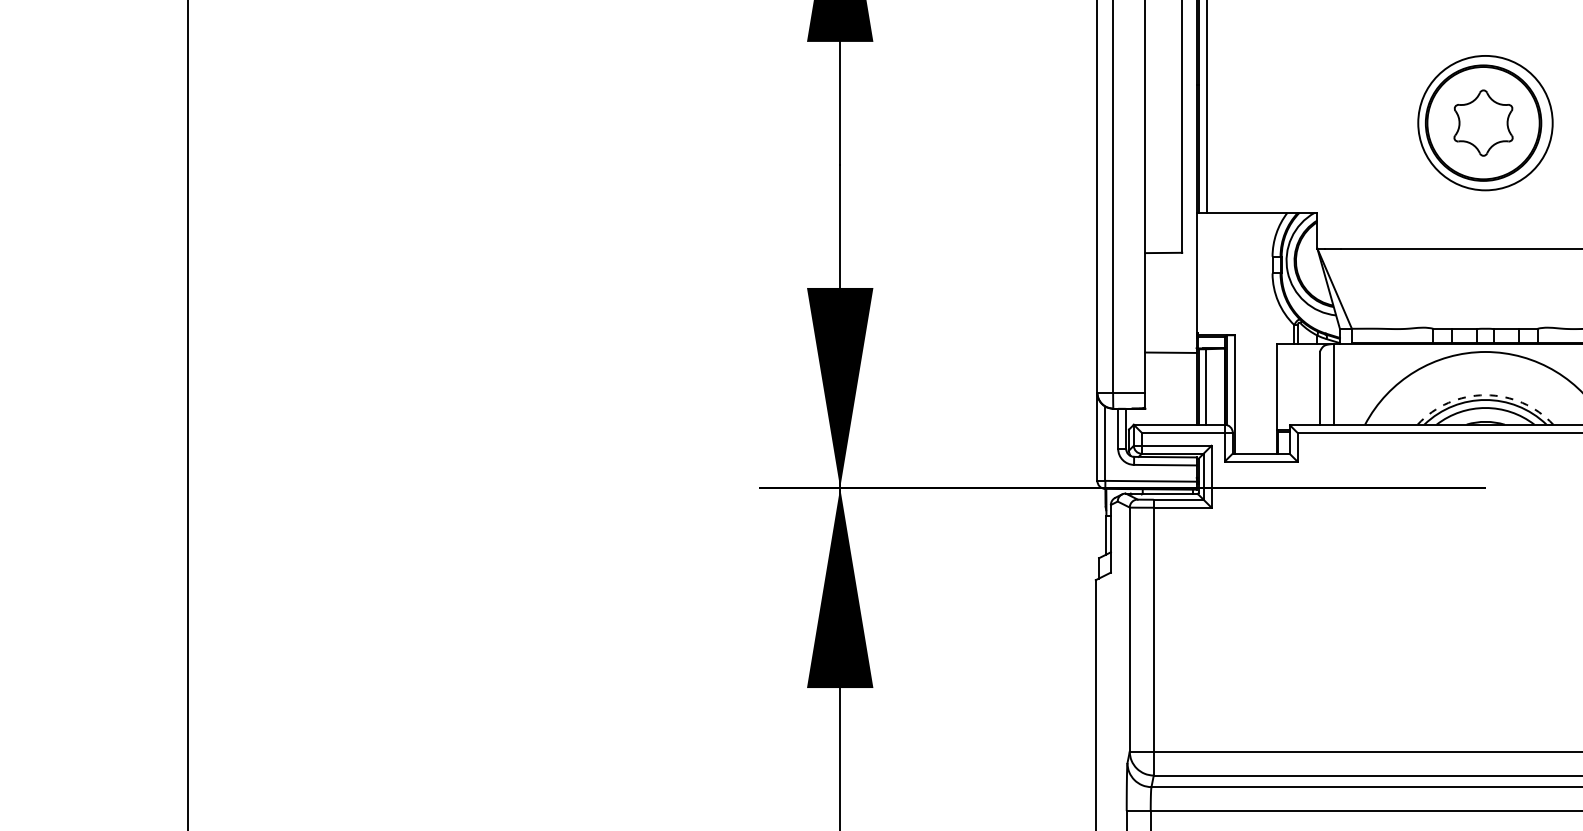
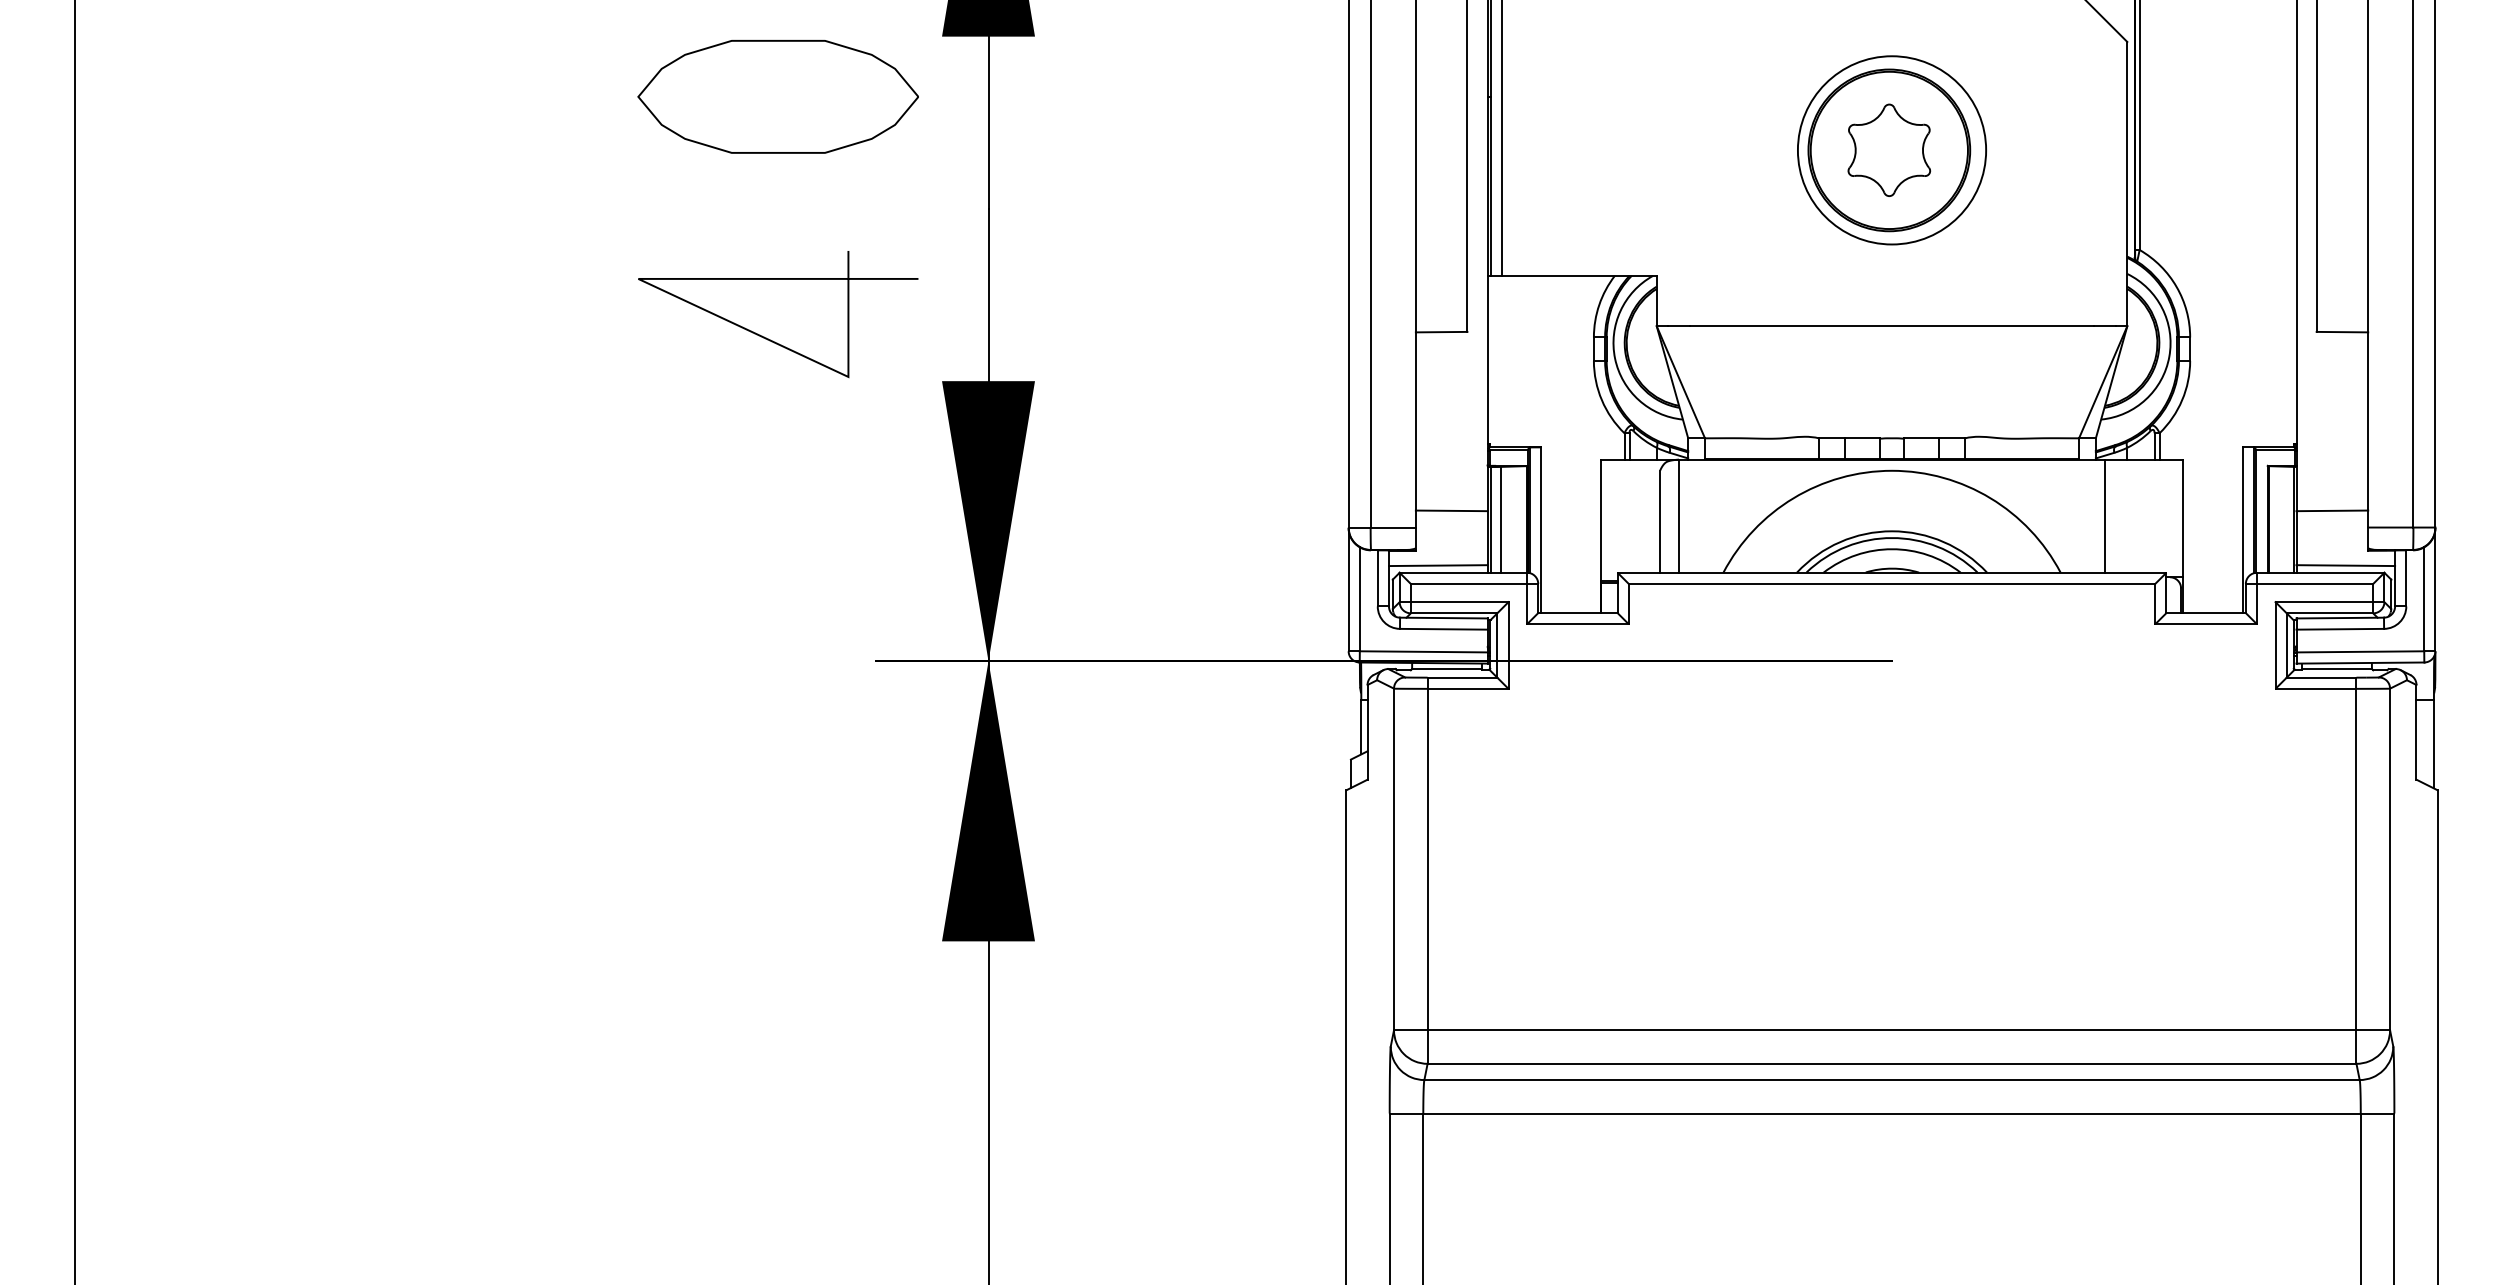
part: (689, 84) -> (777, 96), added
line: (681, 256) -> (766, 337), added
line: (1170, 352) -> (1451, 510), moved
arc: (1485, 395) -> (1892, 531), dashed -> solid
line: (1160, 419) -> (1437, 565), added

